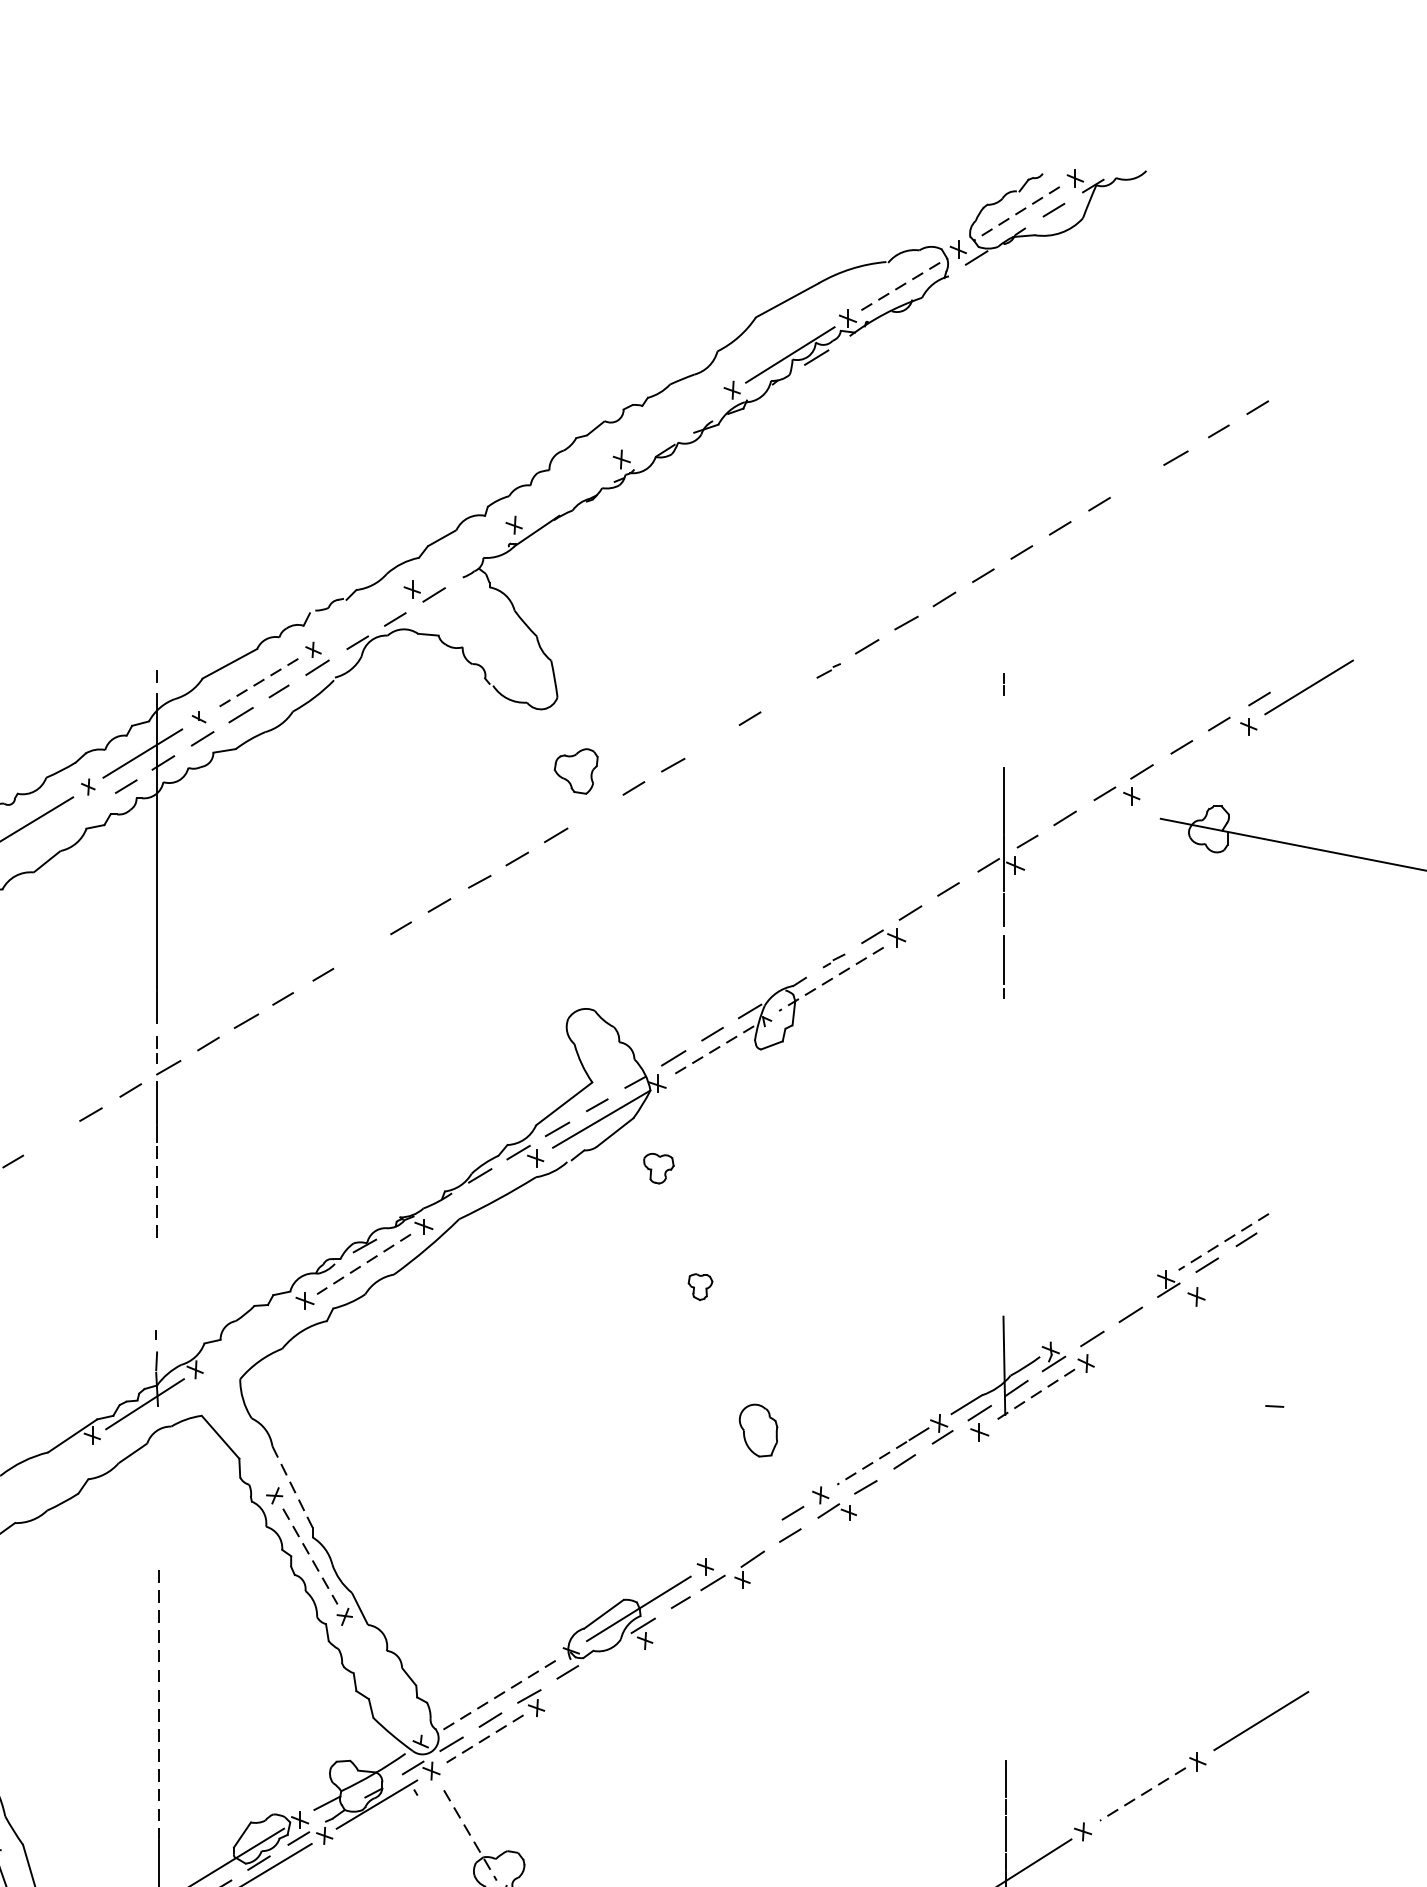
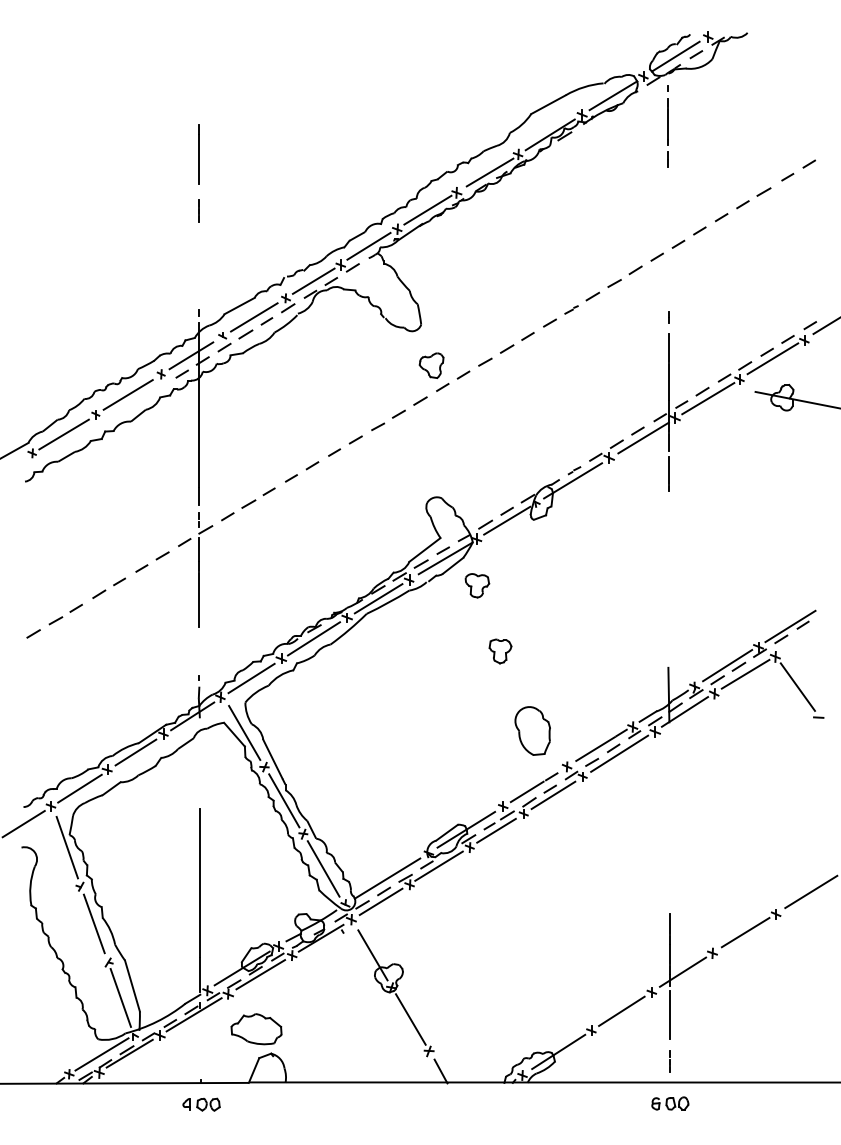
line: (1016, 213) -> (675, 56), dashed -> solid
line: (904, 283) -> (613, 95), dashed -> solid
line: (1001, 339) -> (667, 126), added
line: (155, 390) -> (198, 154), added
line: (680, 422) -> (489, 172), added
line: (1137, 480) -> (742, 204), added
line: (568, 489) -> (427, 209), added
line: (155, 491) -> (198, 210), added
line: (462, 554) -> (368, 245), added
line: (363, 617) -> (313, 280), added
line: (254, 684) -> (253, 317), dashed -> solid
line: (788, 693) -> (549, 322), added
line: (713, 740) -> (507, 348), added
line: (1003, 740) -> (668, 348), added
line: (1191, 758) -> (772, 358), added
line: (595, 810) -> (442, 387), added
line: (1075, 830) -> (708, 398), added
line: (958, 901) -> (643, 437), added
line: (361, 951) -> (312, 465), added
line: (832, 978) -> (573, 480), dashed -> solid
line: (713, 1050) -> (507, 520), dashed -> solid
line: (52, 1137) -> (141, 568), added
part: (659, 1168) -> (477, 585), size x1.43
line: (480, 1191) -> (378, 598), added
line: (157, 1195) -> (199, 600), dashed -> solid
line: (1223, 1242) -> (790, 626), dashed -> solid
line: (364, 1263) -> (314, 638), dashed -> solid
part: (700, 1287) -> (500, 651), size x1.67
line: (1110, 1312) -> (727, 665), added
line: (1142, 1326) -> (745, 673), added
line: (251, 1335) -> (251, 678), added
line: (1236, 1350) -> (797, 686), added
line: (1032, 1397) -> (684, 712), dashed -> solid
part: (758, 1429) -> (532, 730), size x1.67
line: (238, 1433) -> (244, 732), added
line: (871, 1463) -> (595, 749), dashed -> solid
line: (41, 1469) -> (135, 752), added
line: (915, 1471) -> (619, 753), added
line: (289, 1482) -> (272, 759), dashed -> solid
line: (747, 1539) -> (526, 791), added
line: (796, 1546) -> (553, 795), added
line: (310, 1556) -> (284, 800), dashed -> solid
line: (693, 1610) -> (496, 830), added
line: (588, 1673) -> (438, 865), added
line: (381, 1678) -> (323, 868), added
line: (496, 1696) -> (387, 878), dashed -> solid
line: (159, 1705) -> (200, 883), dashed -> solid
line: (483, 1740) -> (380, 902), dashed -> solid
line: (1142, 1794) -> (745, 932), dashed -> solid
line: (469, 1835) -> (372, 955), dashed -> solid

